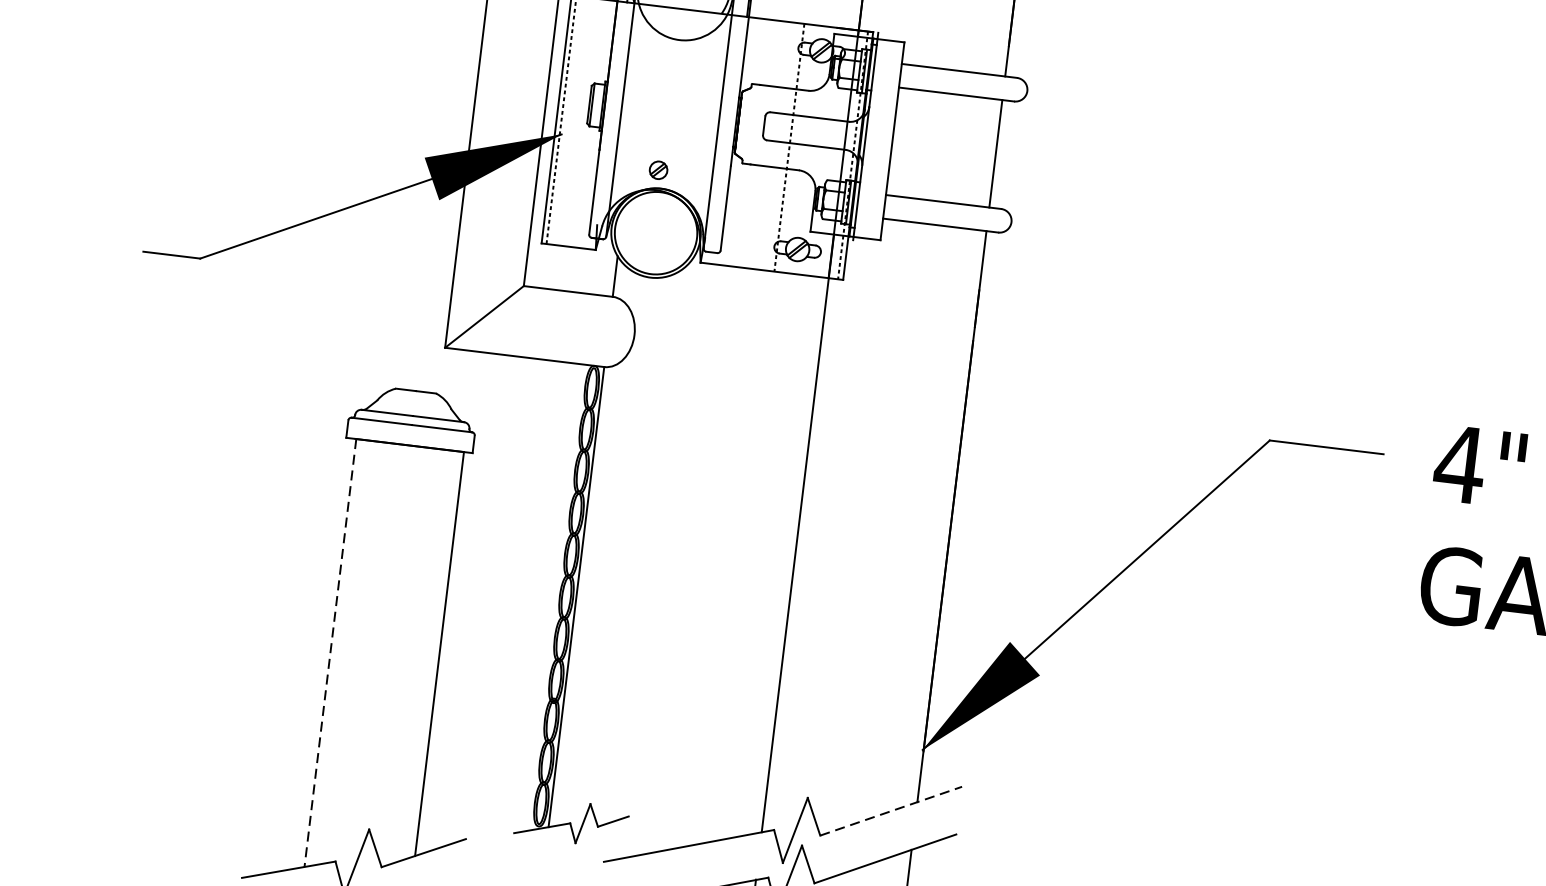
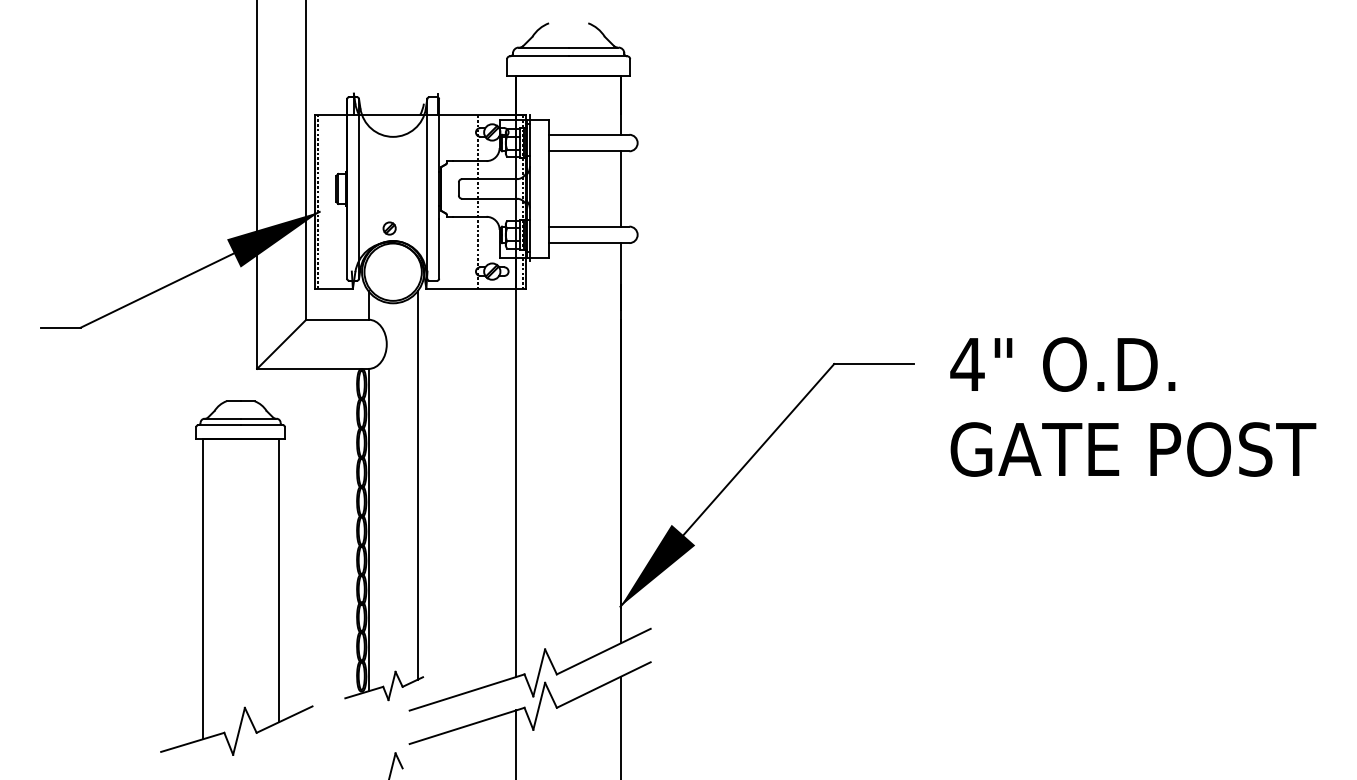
line: (653, 541) -> (417, 485), added
line: (330, 653) -> (203, 589), dashed -> solid
line: (892, 811) -> (604, 651), dashed -> solid

